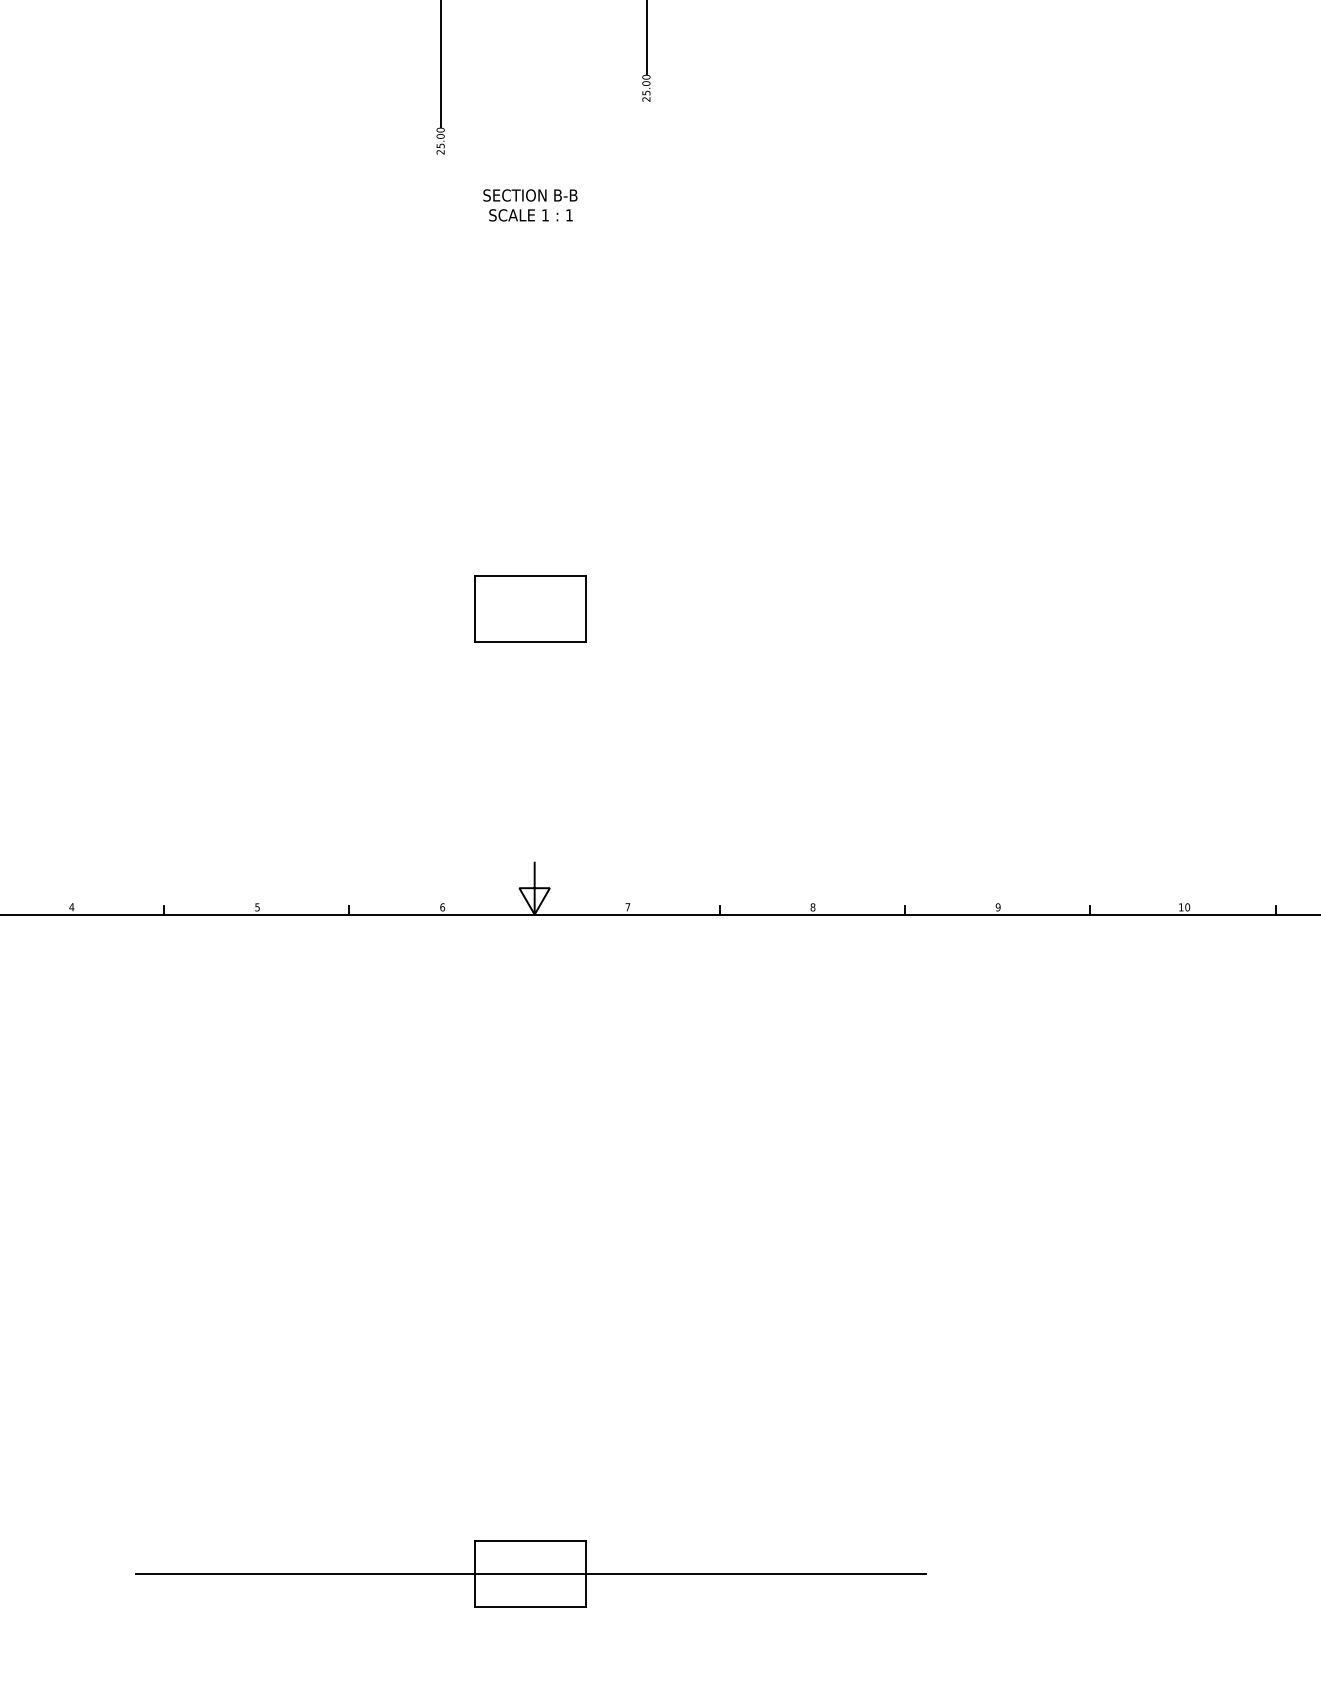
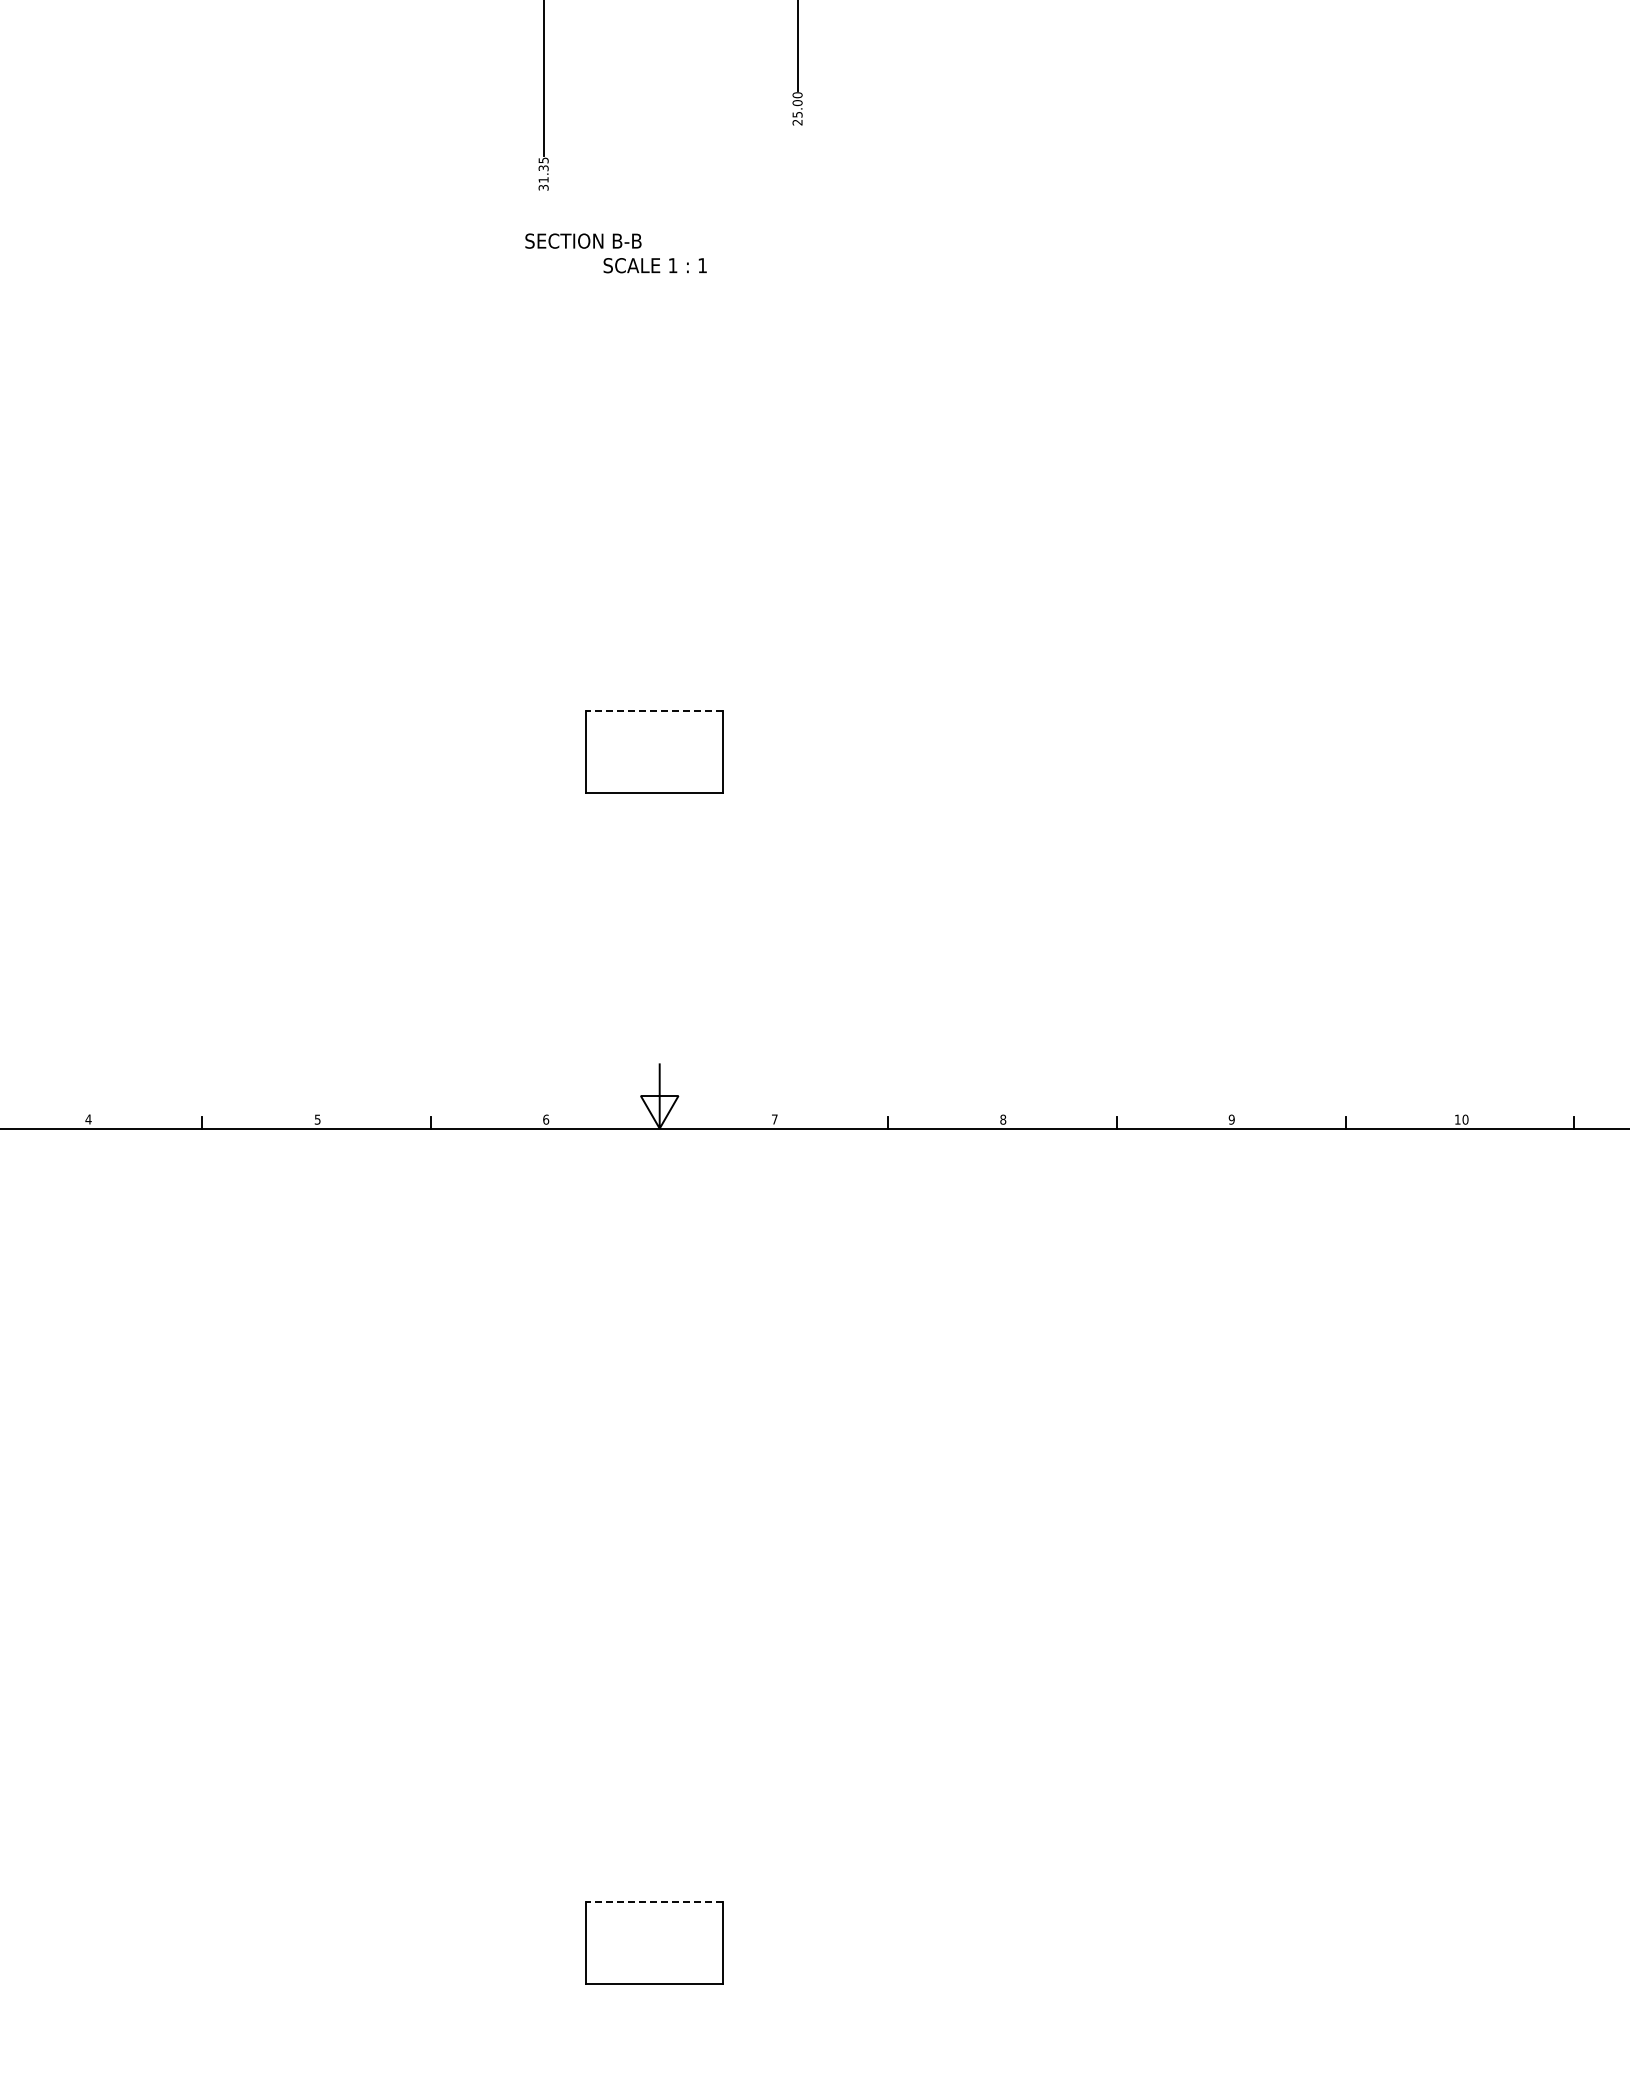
text: (440, 140) -> (543, 173), 25.00 -> 31.35
text: (530, 194) -> (583, 240), moved
line: (530, 576) -> (654, 711), solid -> dashed
line: (530, 1540) -> (654, 1901), solid -> dashed
line: (530, 1574) -> (654, 1942), removed

